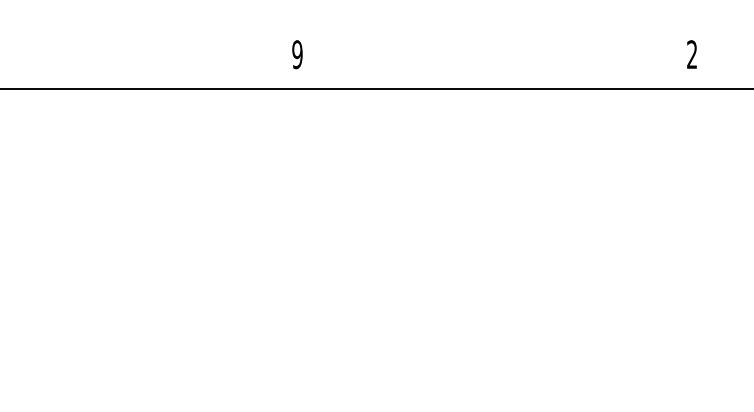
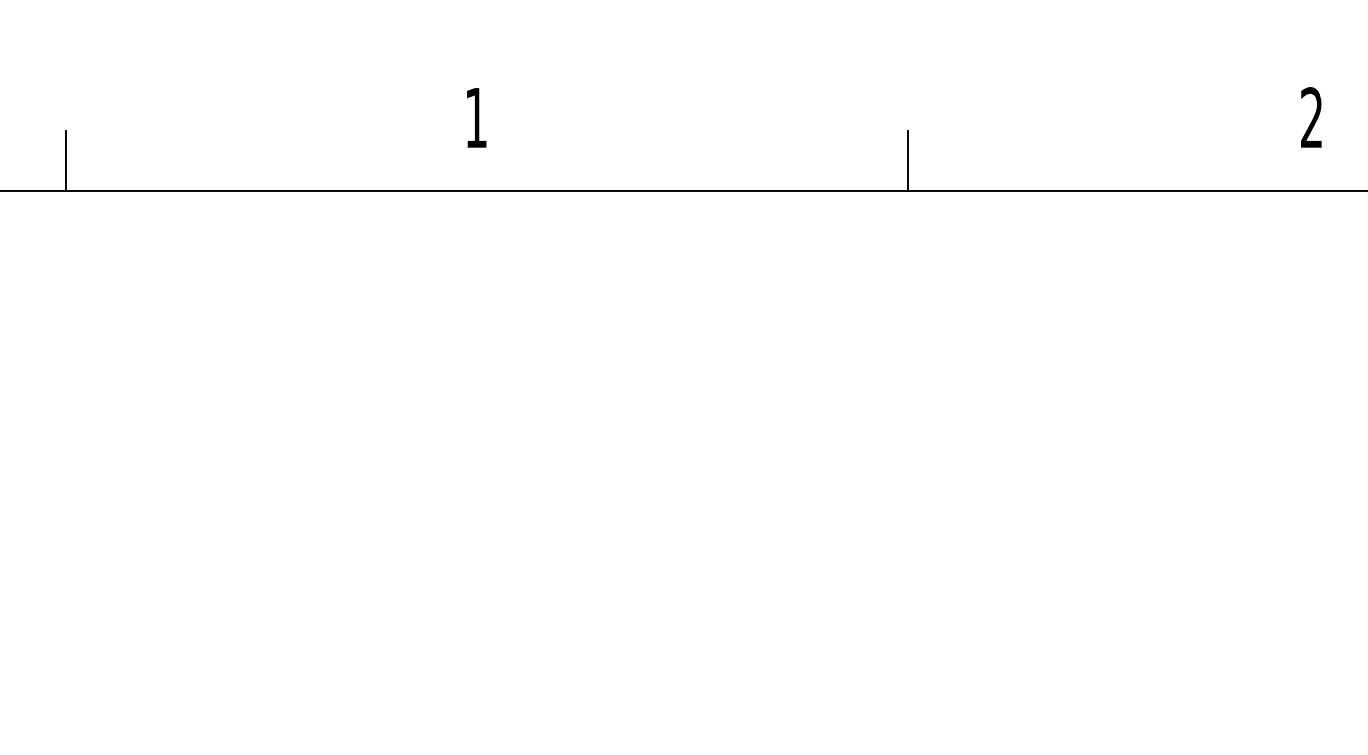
text: (297, 54) -> (476, 117), 9 -> 1
line: (103, 74) -> (65, 159), added
line: (501, 74) -> (908, 159), added

